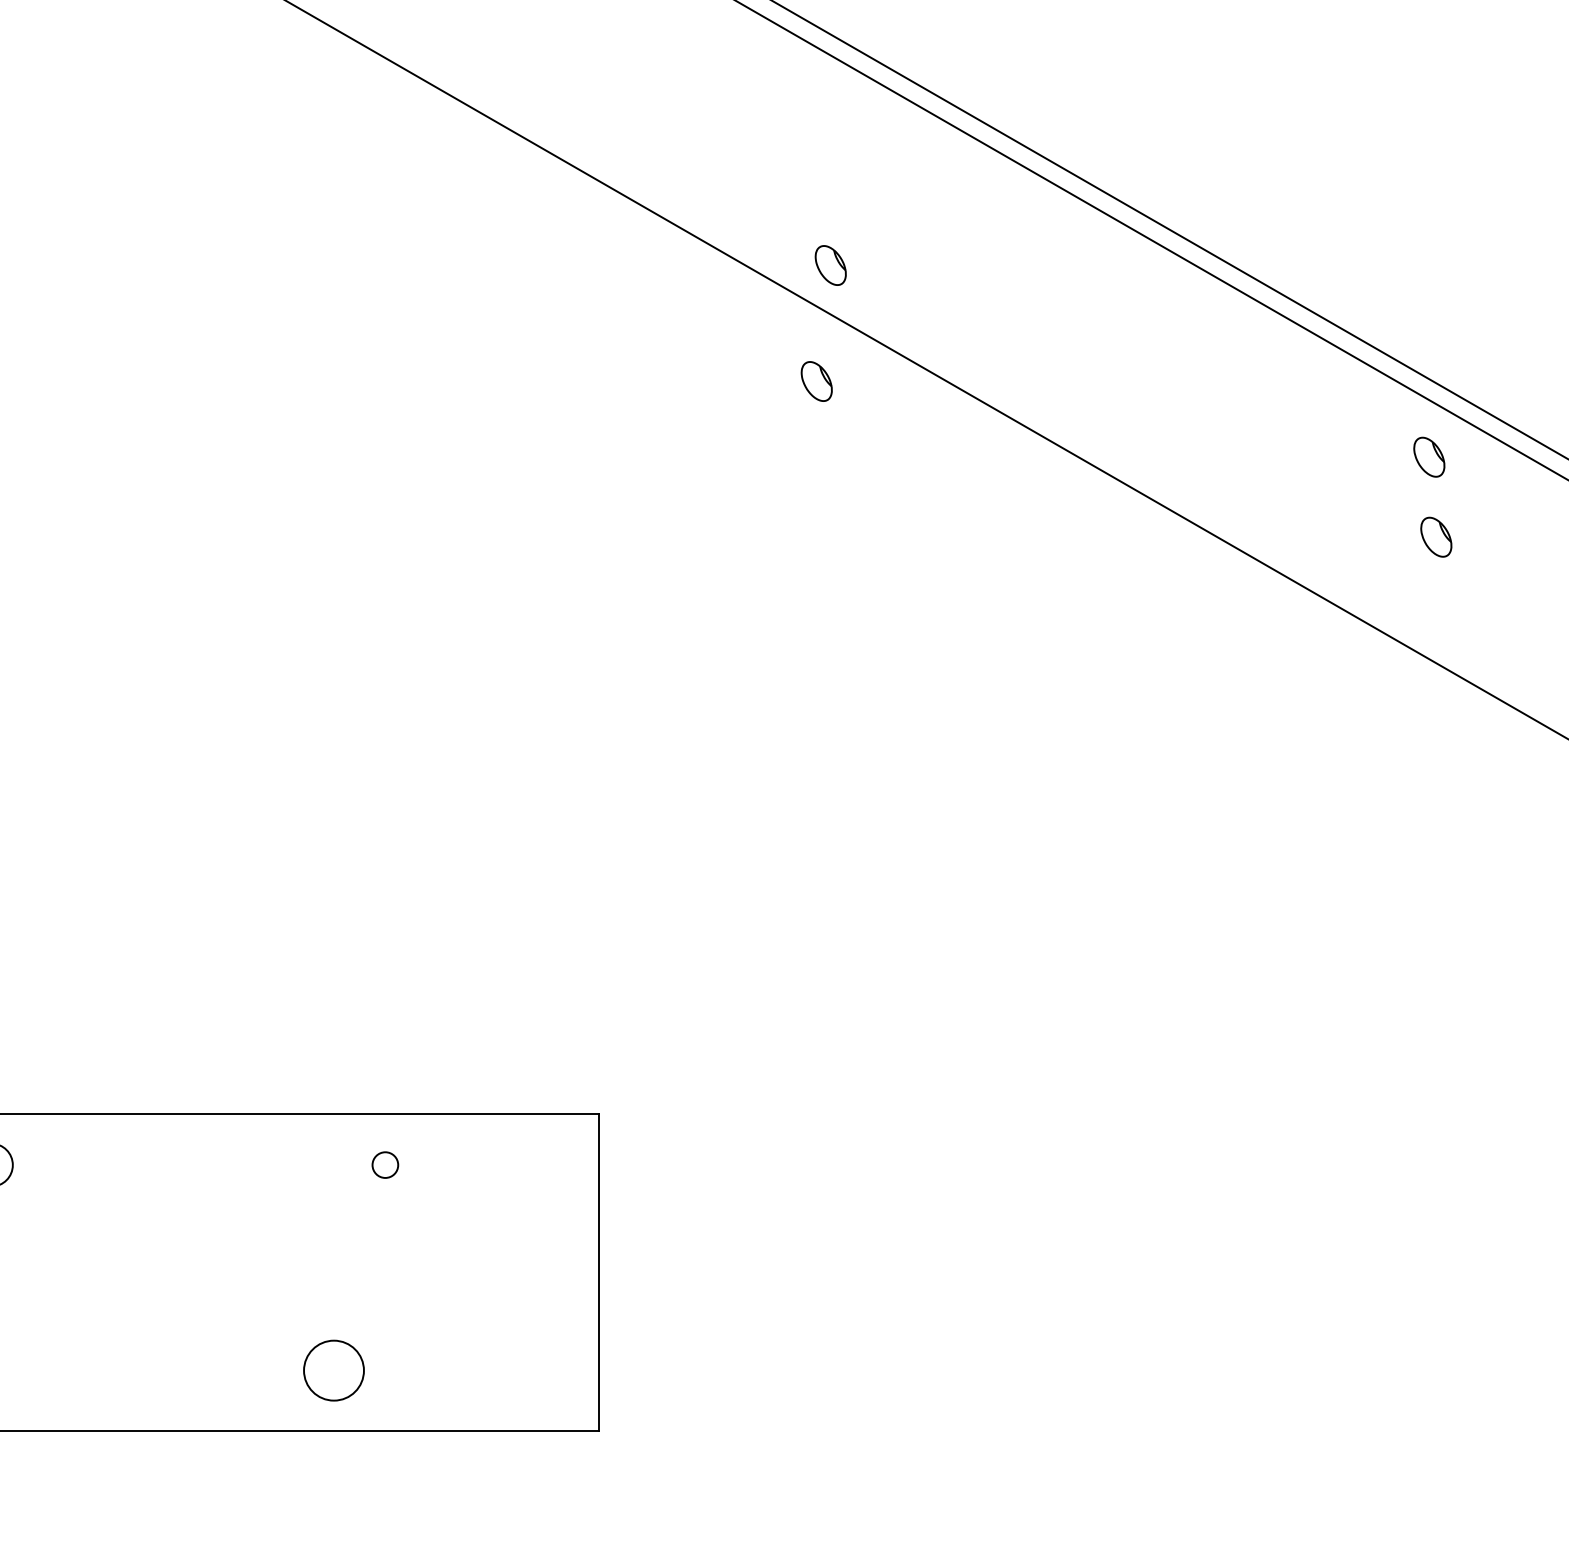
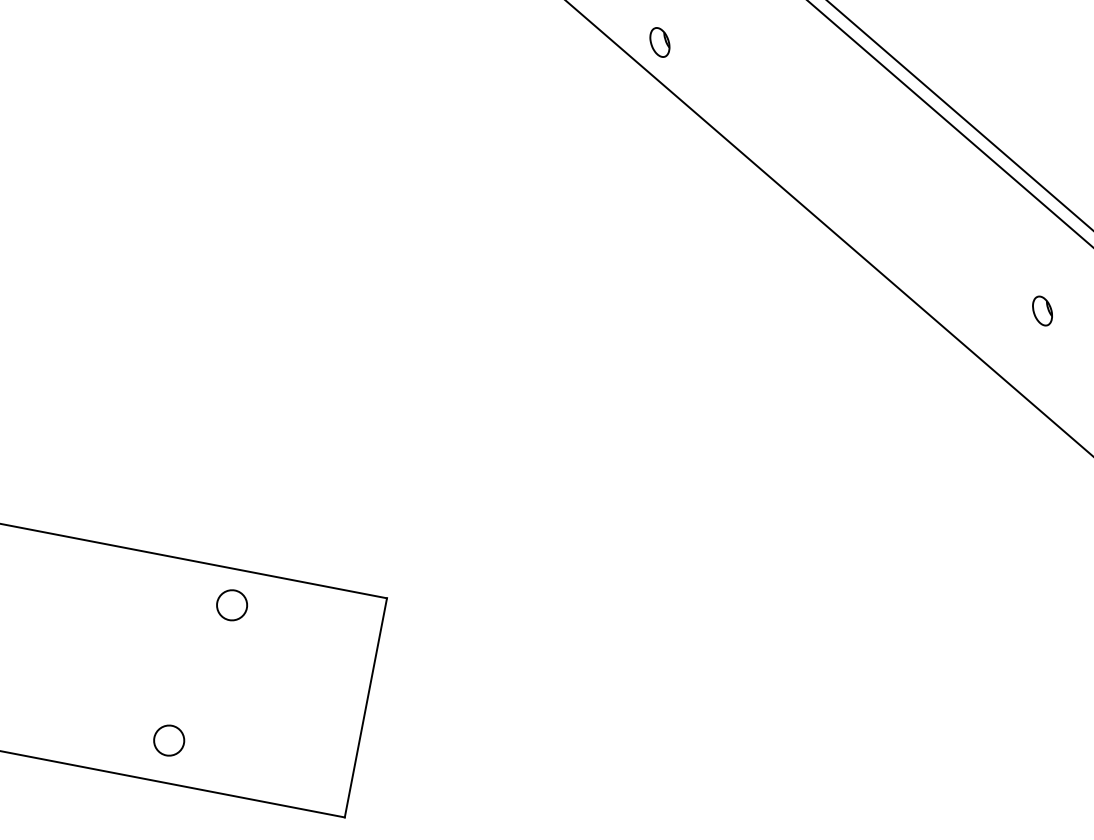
part: (816, 381) -> (634, 120), removed
part: (1429, 456) -> (1048, 254), removed
circle: (384, 1164) -> (231, 604), size x1.67
circle: (333, 1370) -> (168, 740), size x0.71

